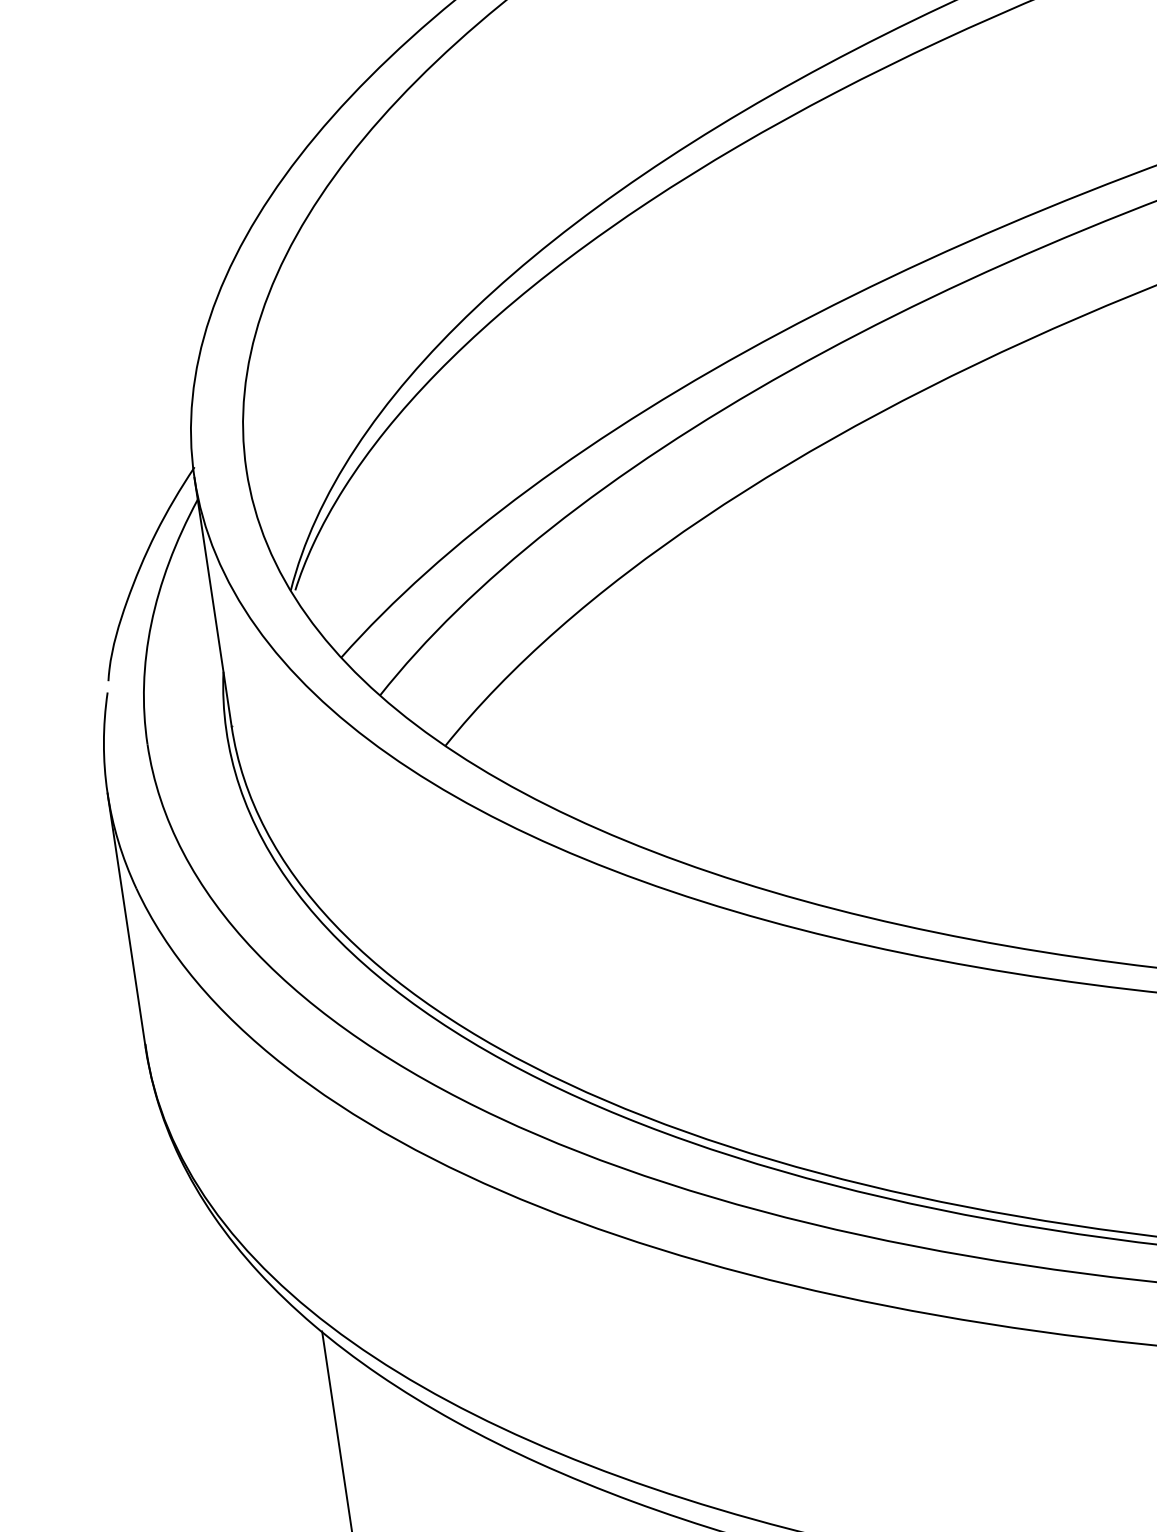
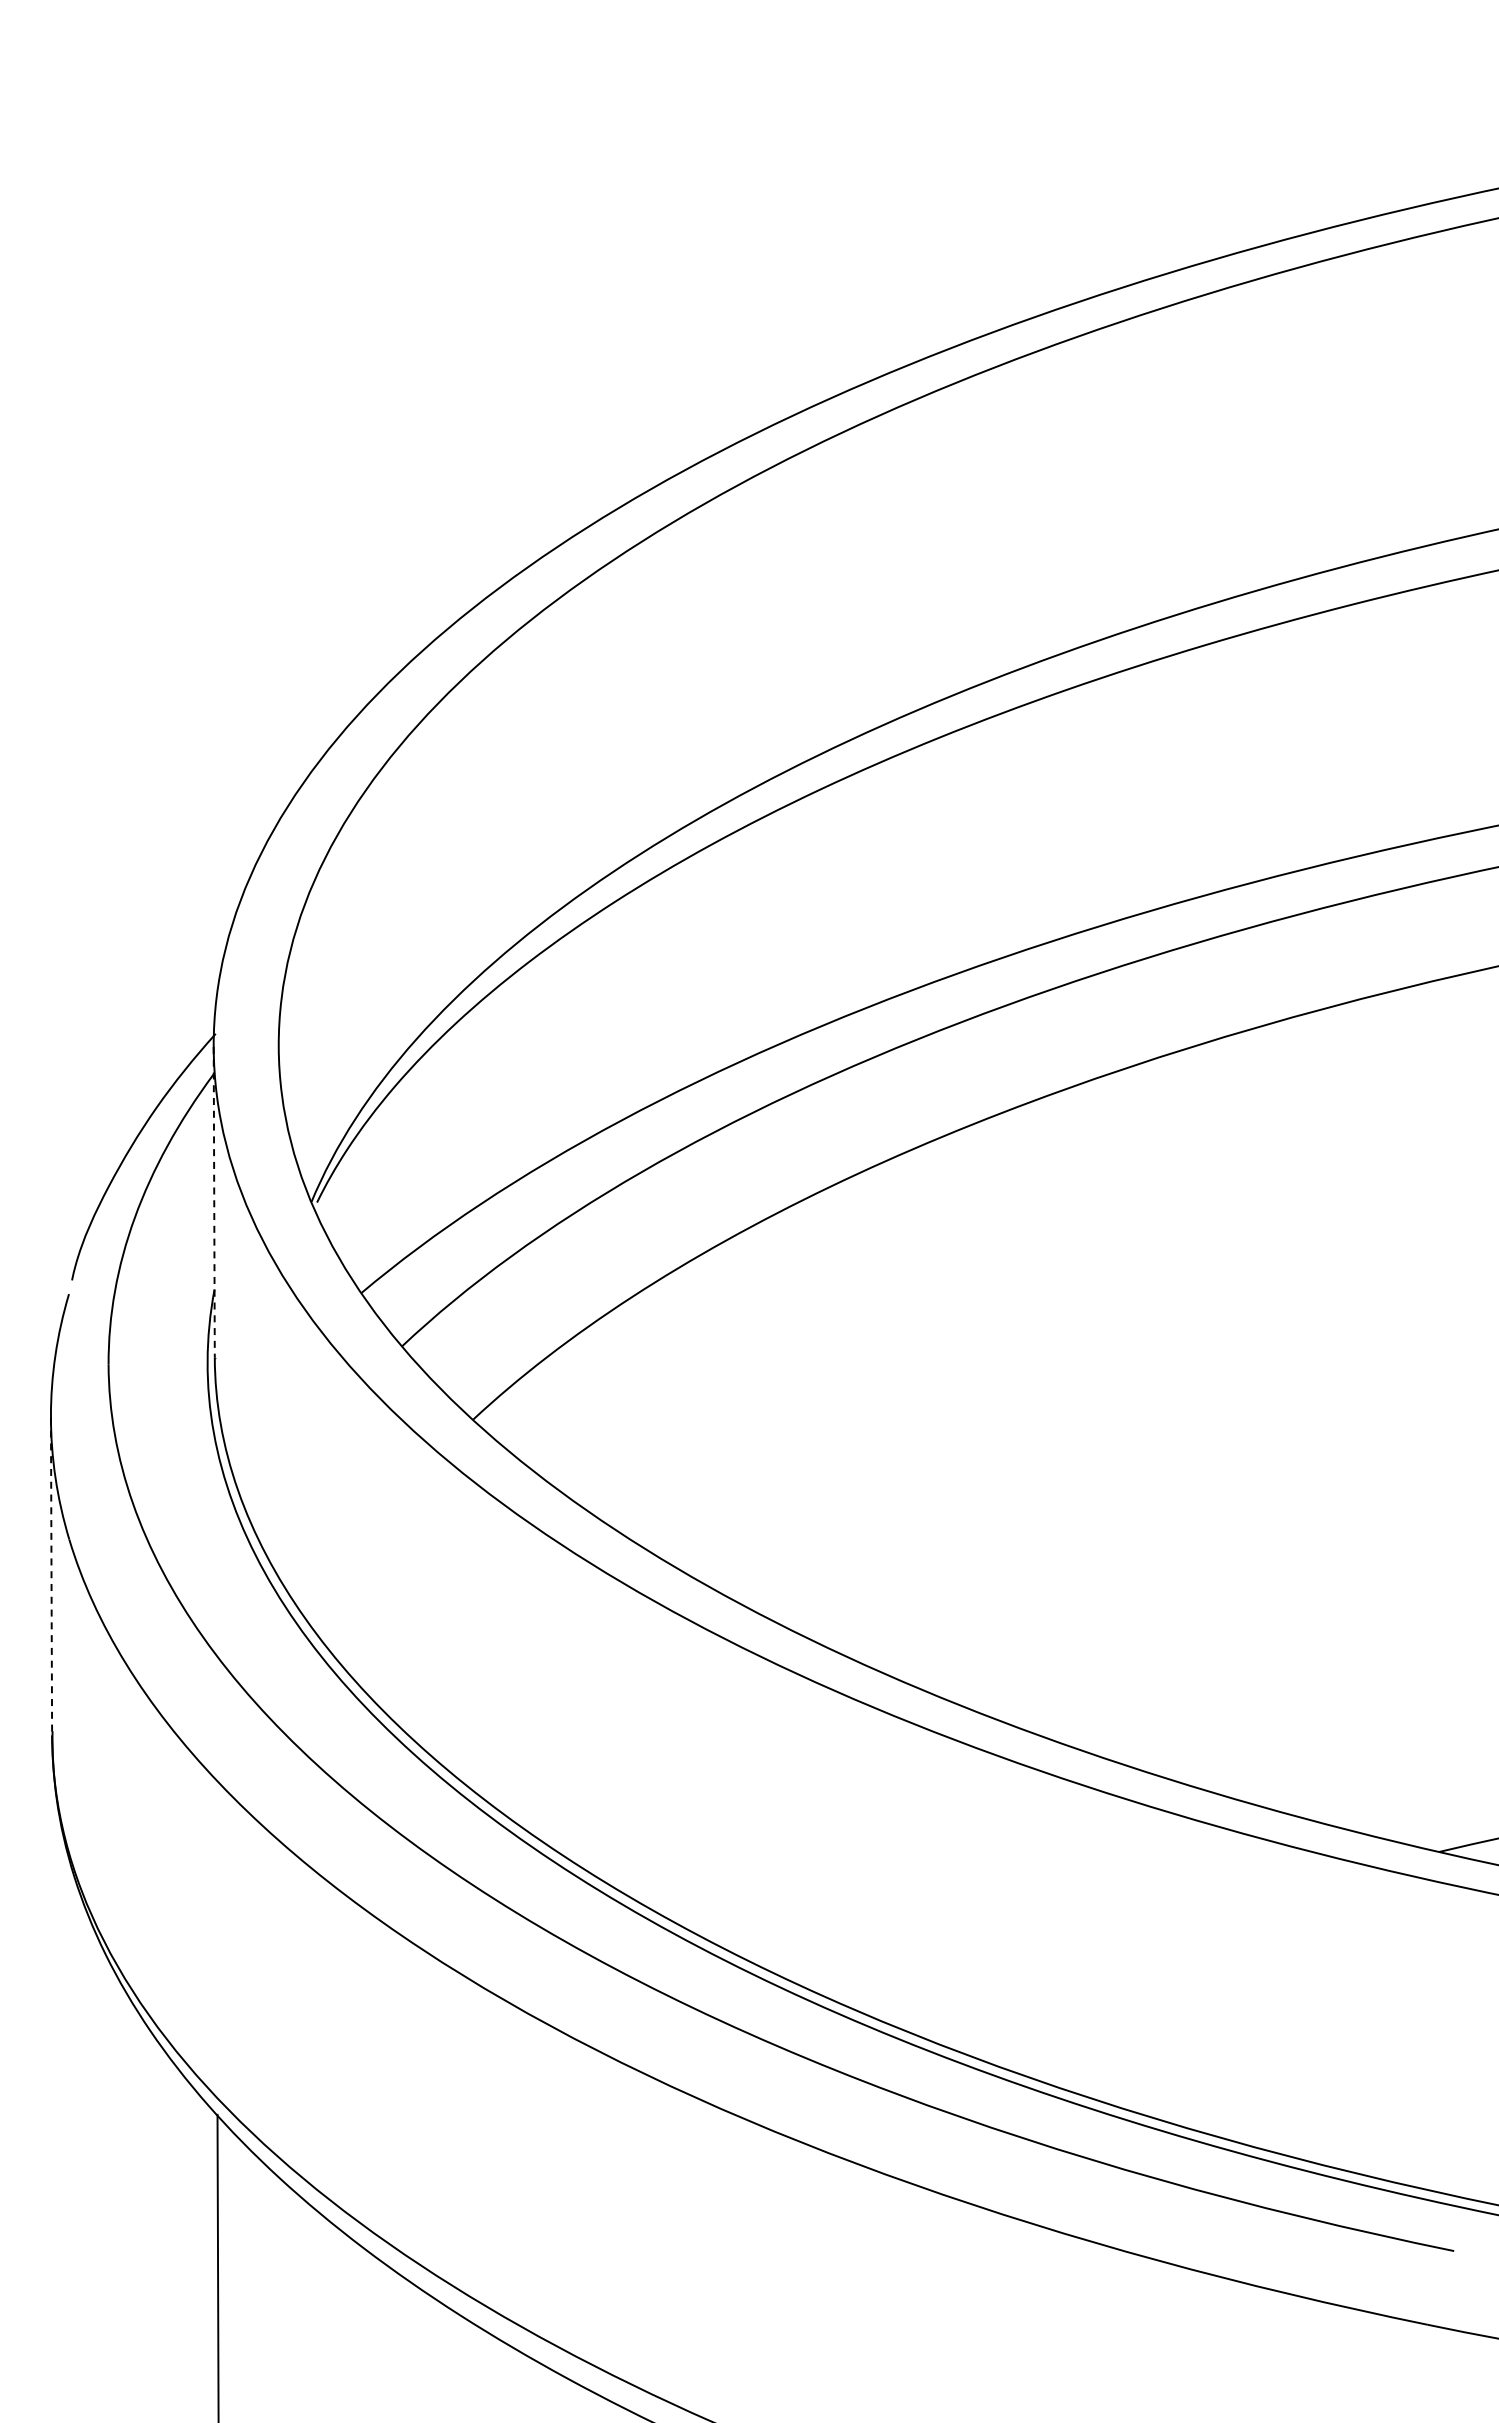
line: (213, 602) -> (214, 1202), solid -> dashed
line: (126, 920) -> (51, 1576), solid -> dashed

